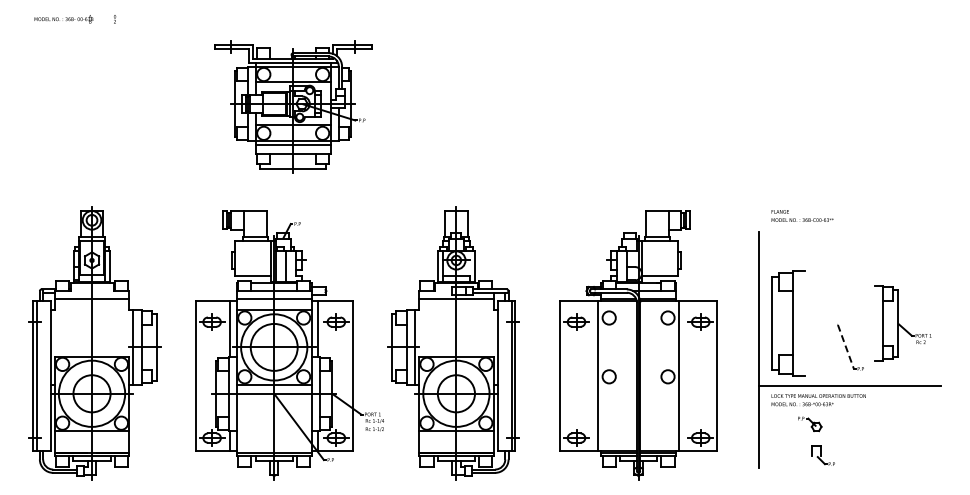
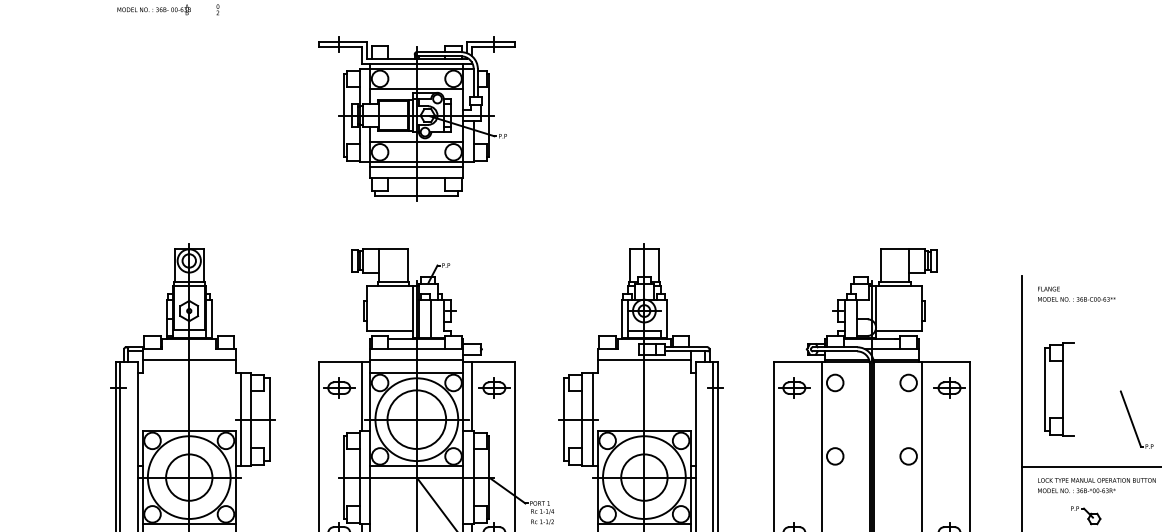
part: (293, 106) -> (417, 118), moved
text: (802, 215) -> (1076, 293), moved
part: (788, 323) -> (1059, 389), size x0.71
line: (846, 347) -> (1131, 419), dashed -> solid

